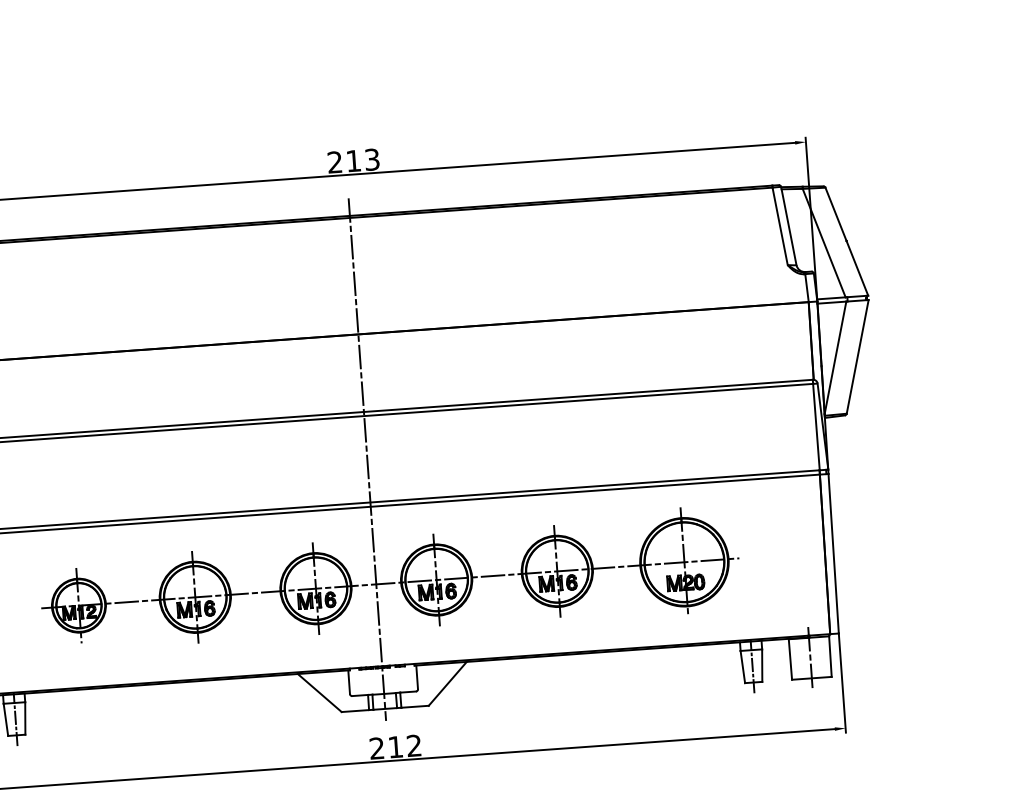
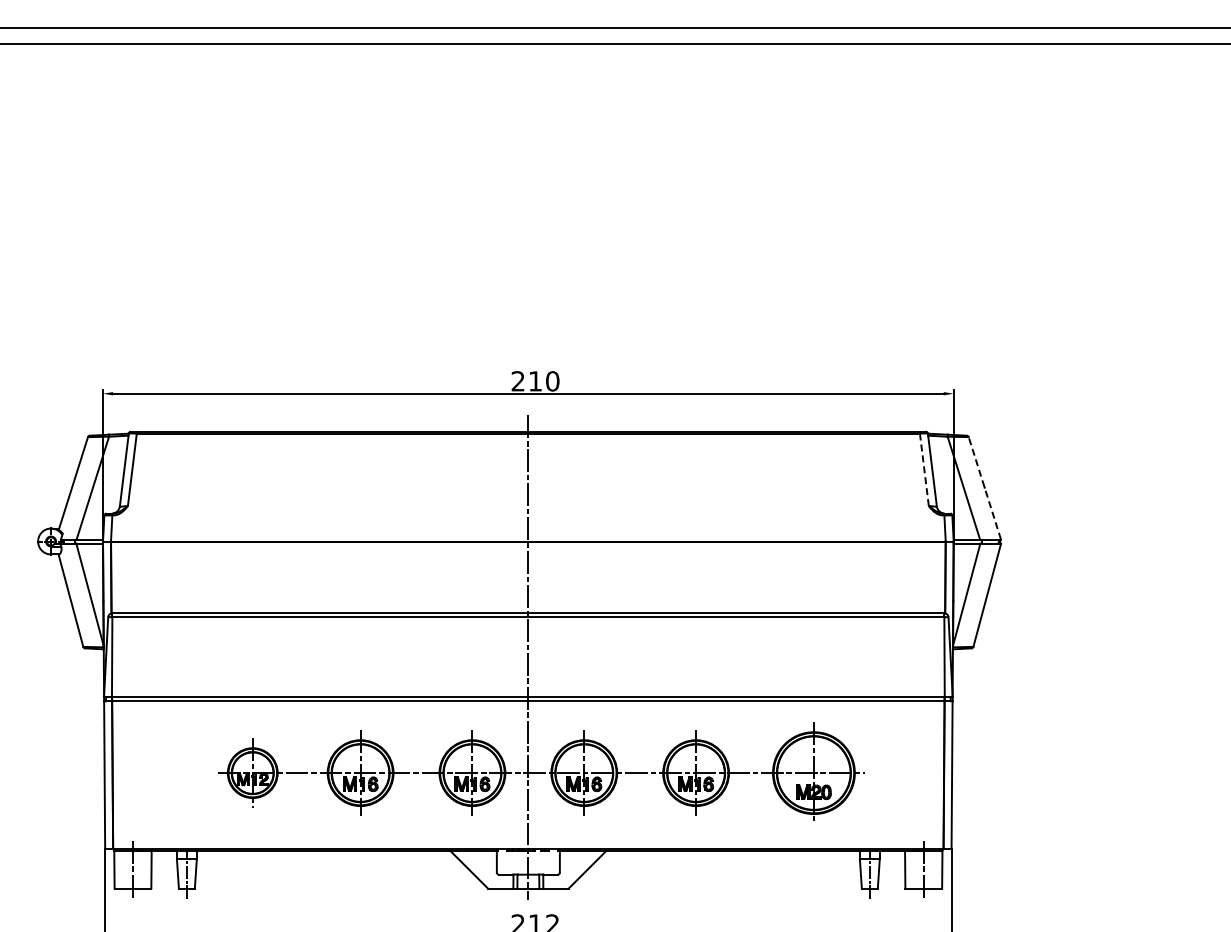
text: (372, 159) -> (552, 381), 213 -> 210
line: (780, 227) -> (924, 470), solid -> dashed
line: (846, 241) -> (984, 488), solid -> dashed

